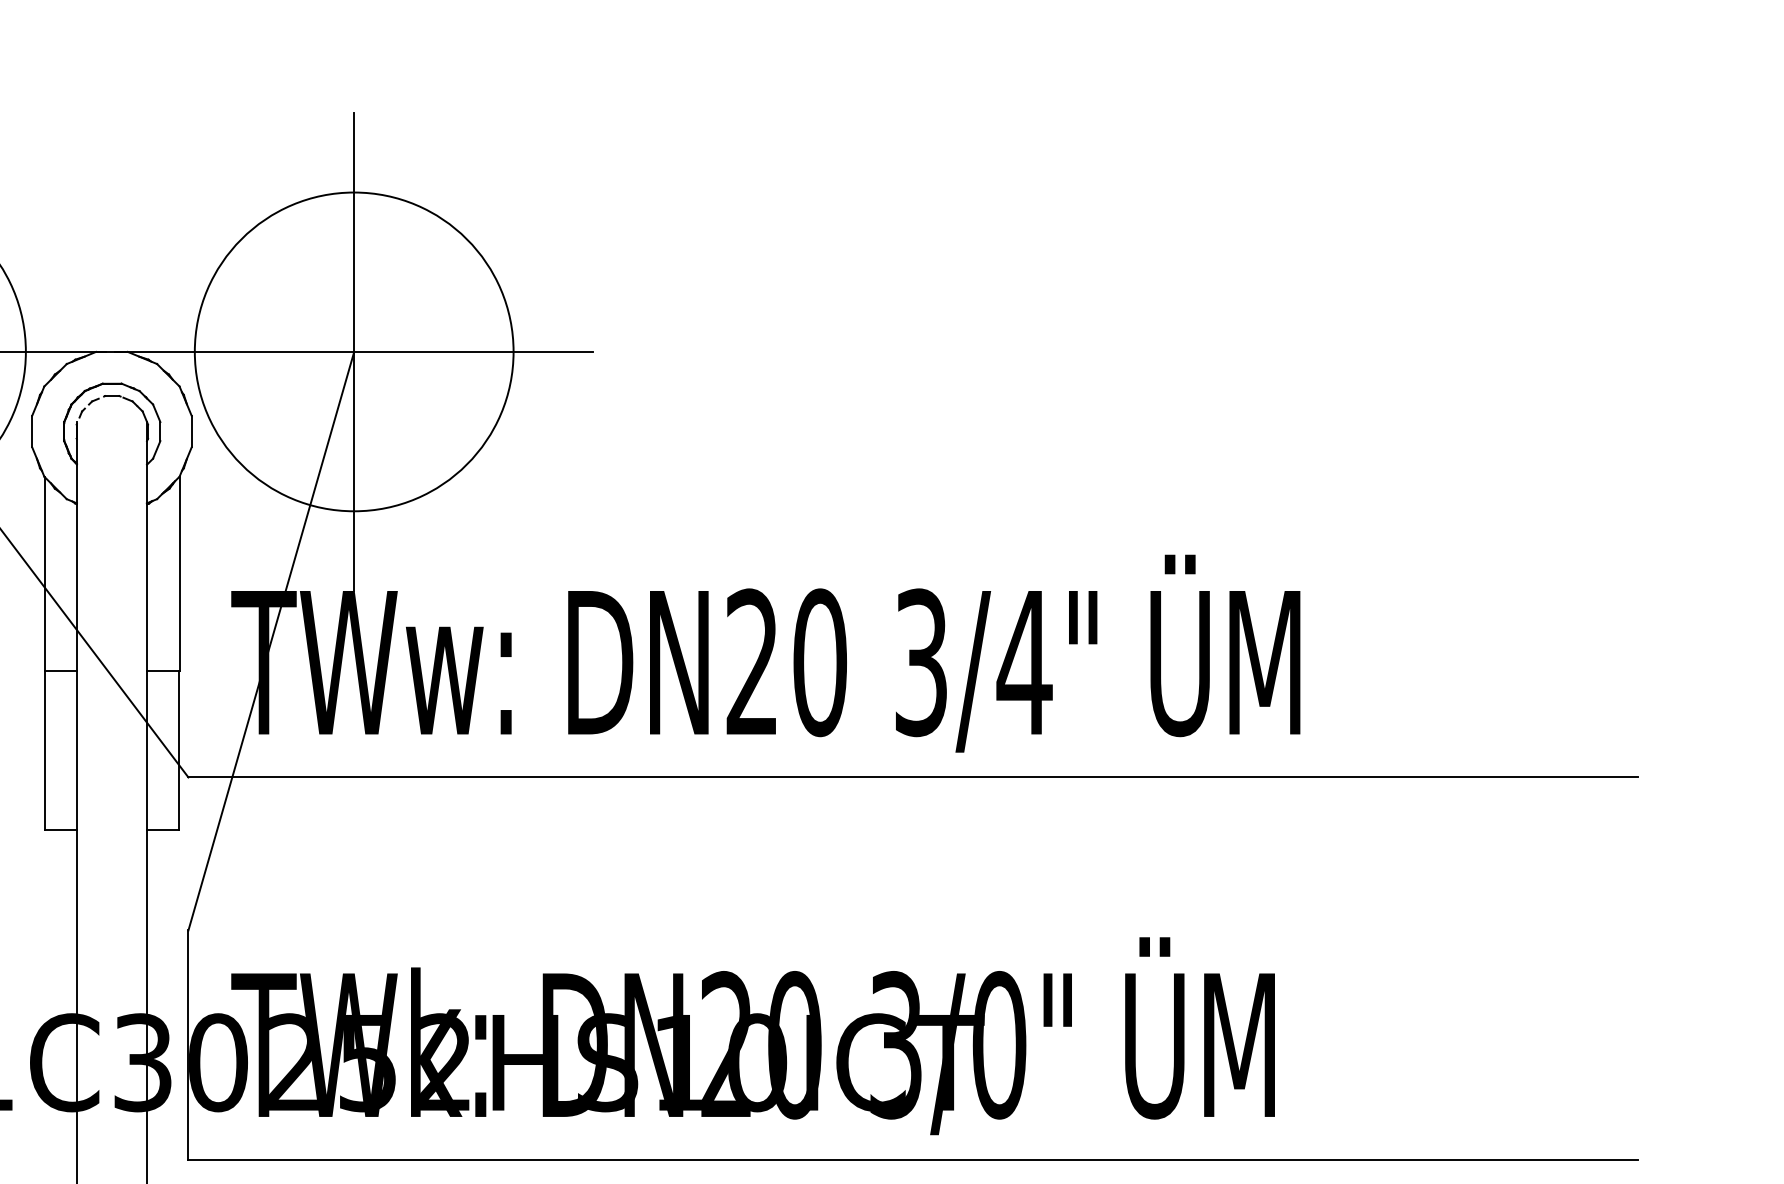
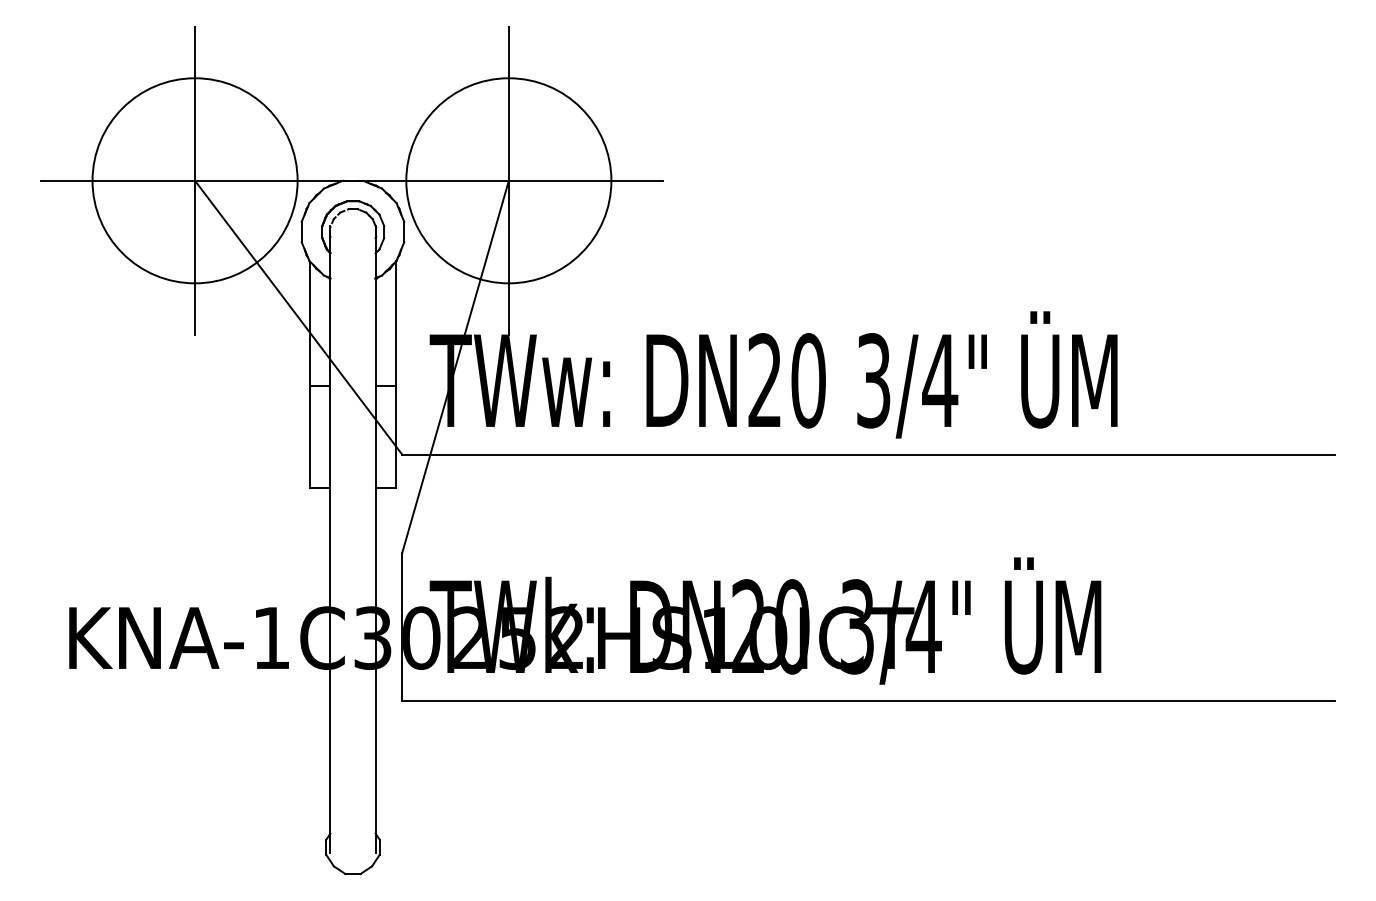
text: (998, 1044) -> (923, 626), 3/0" -> 3/4"

